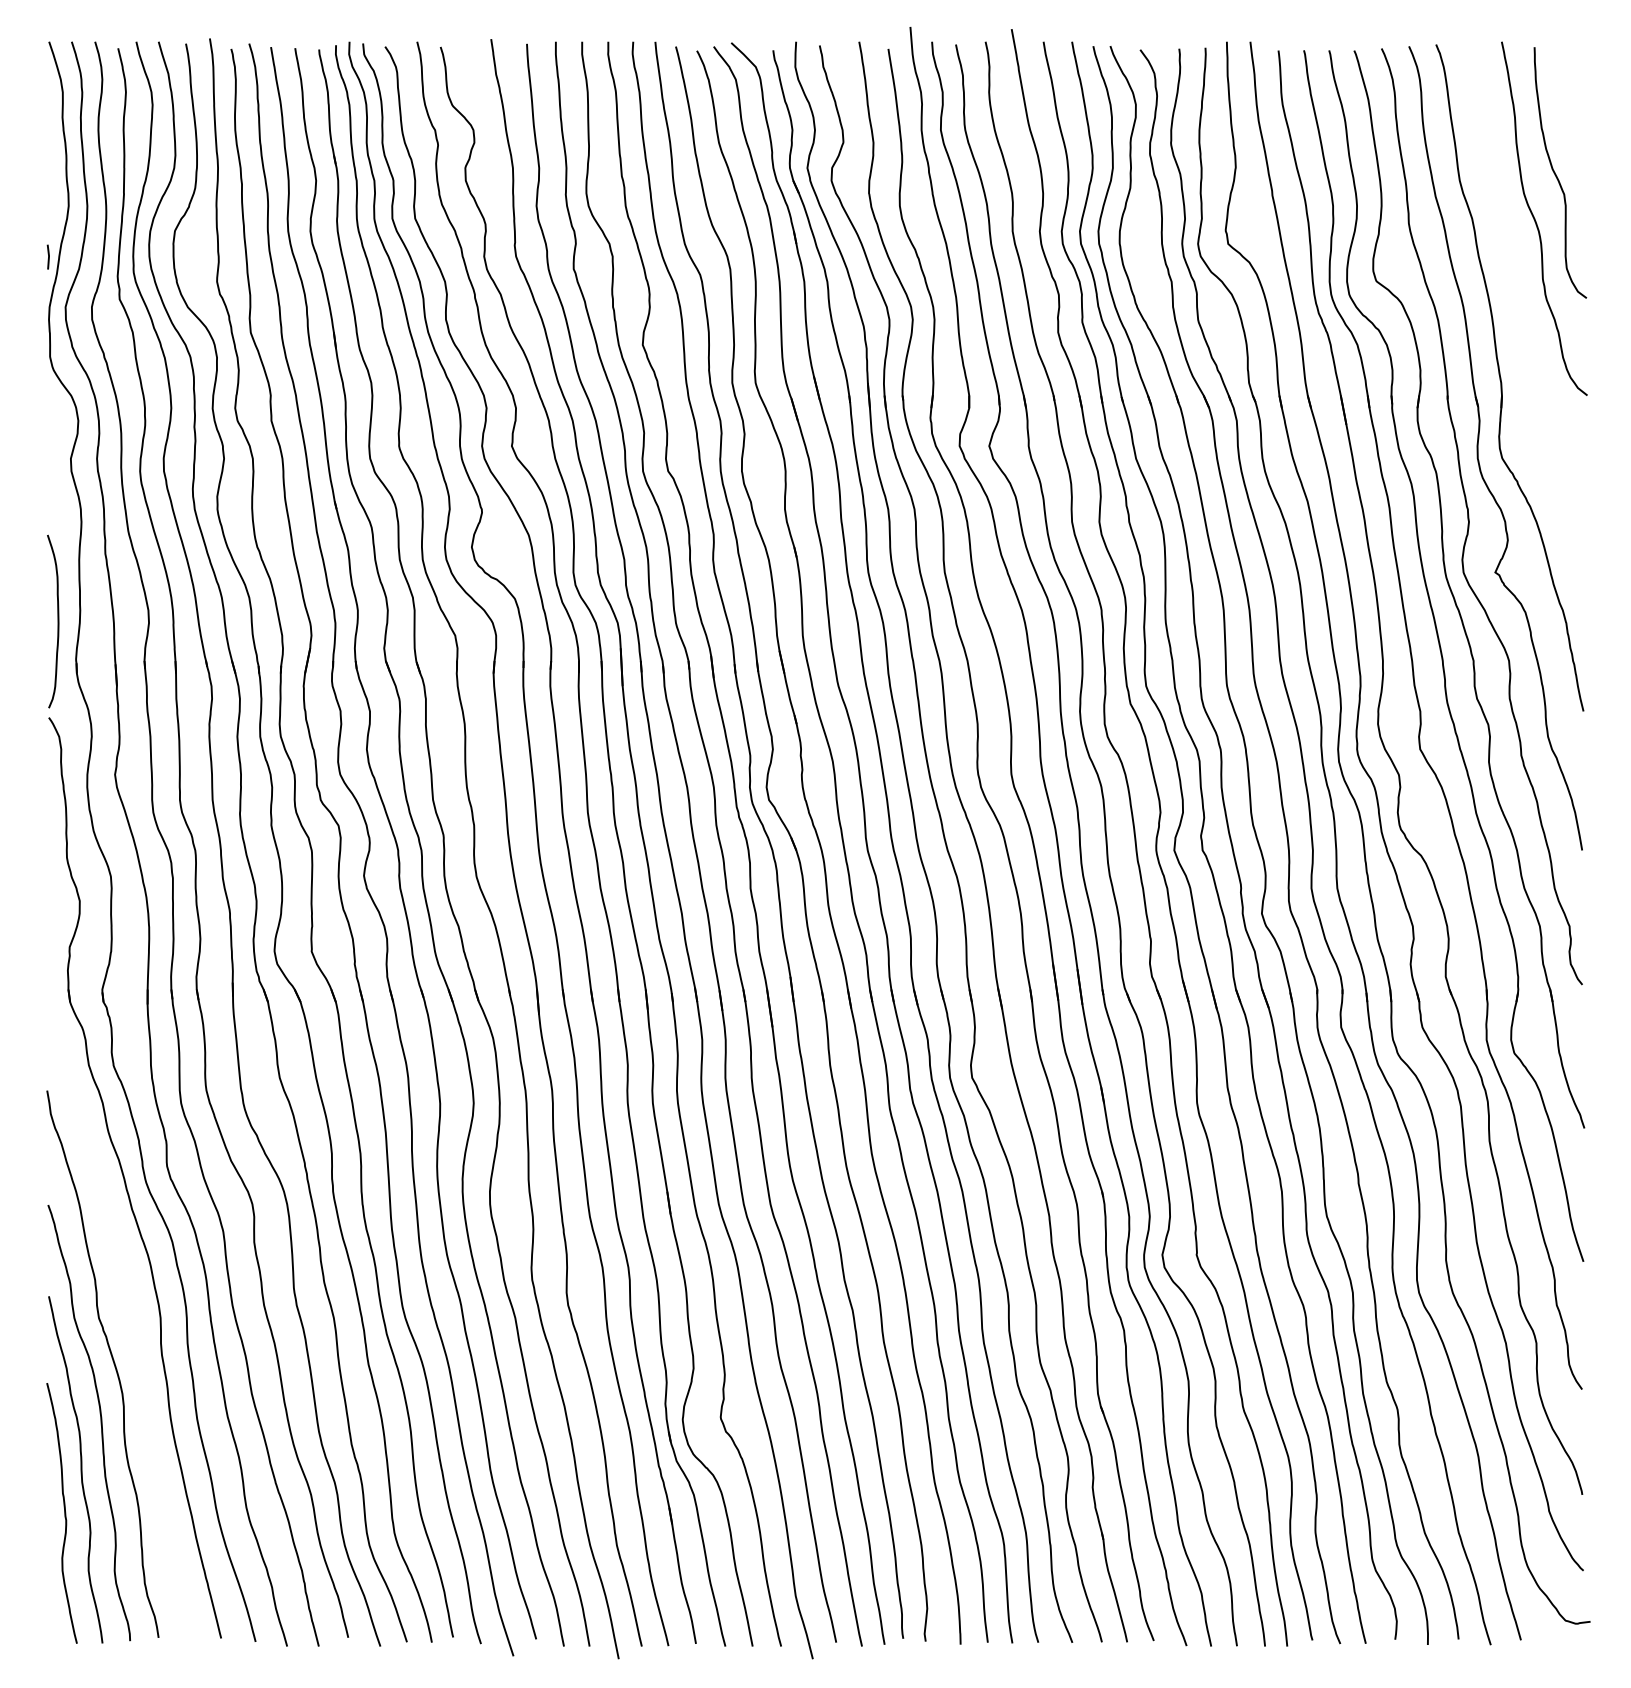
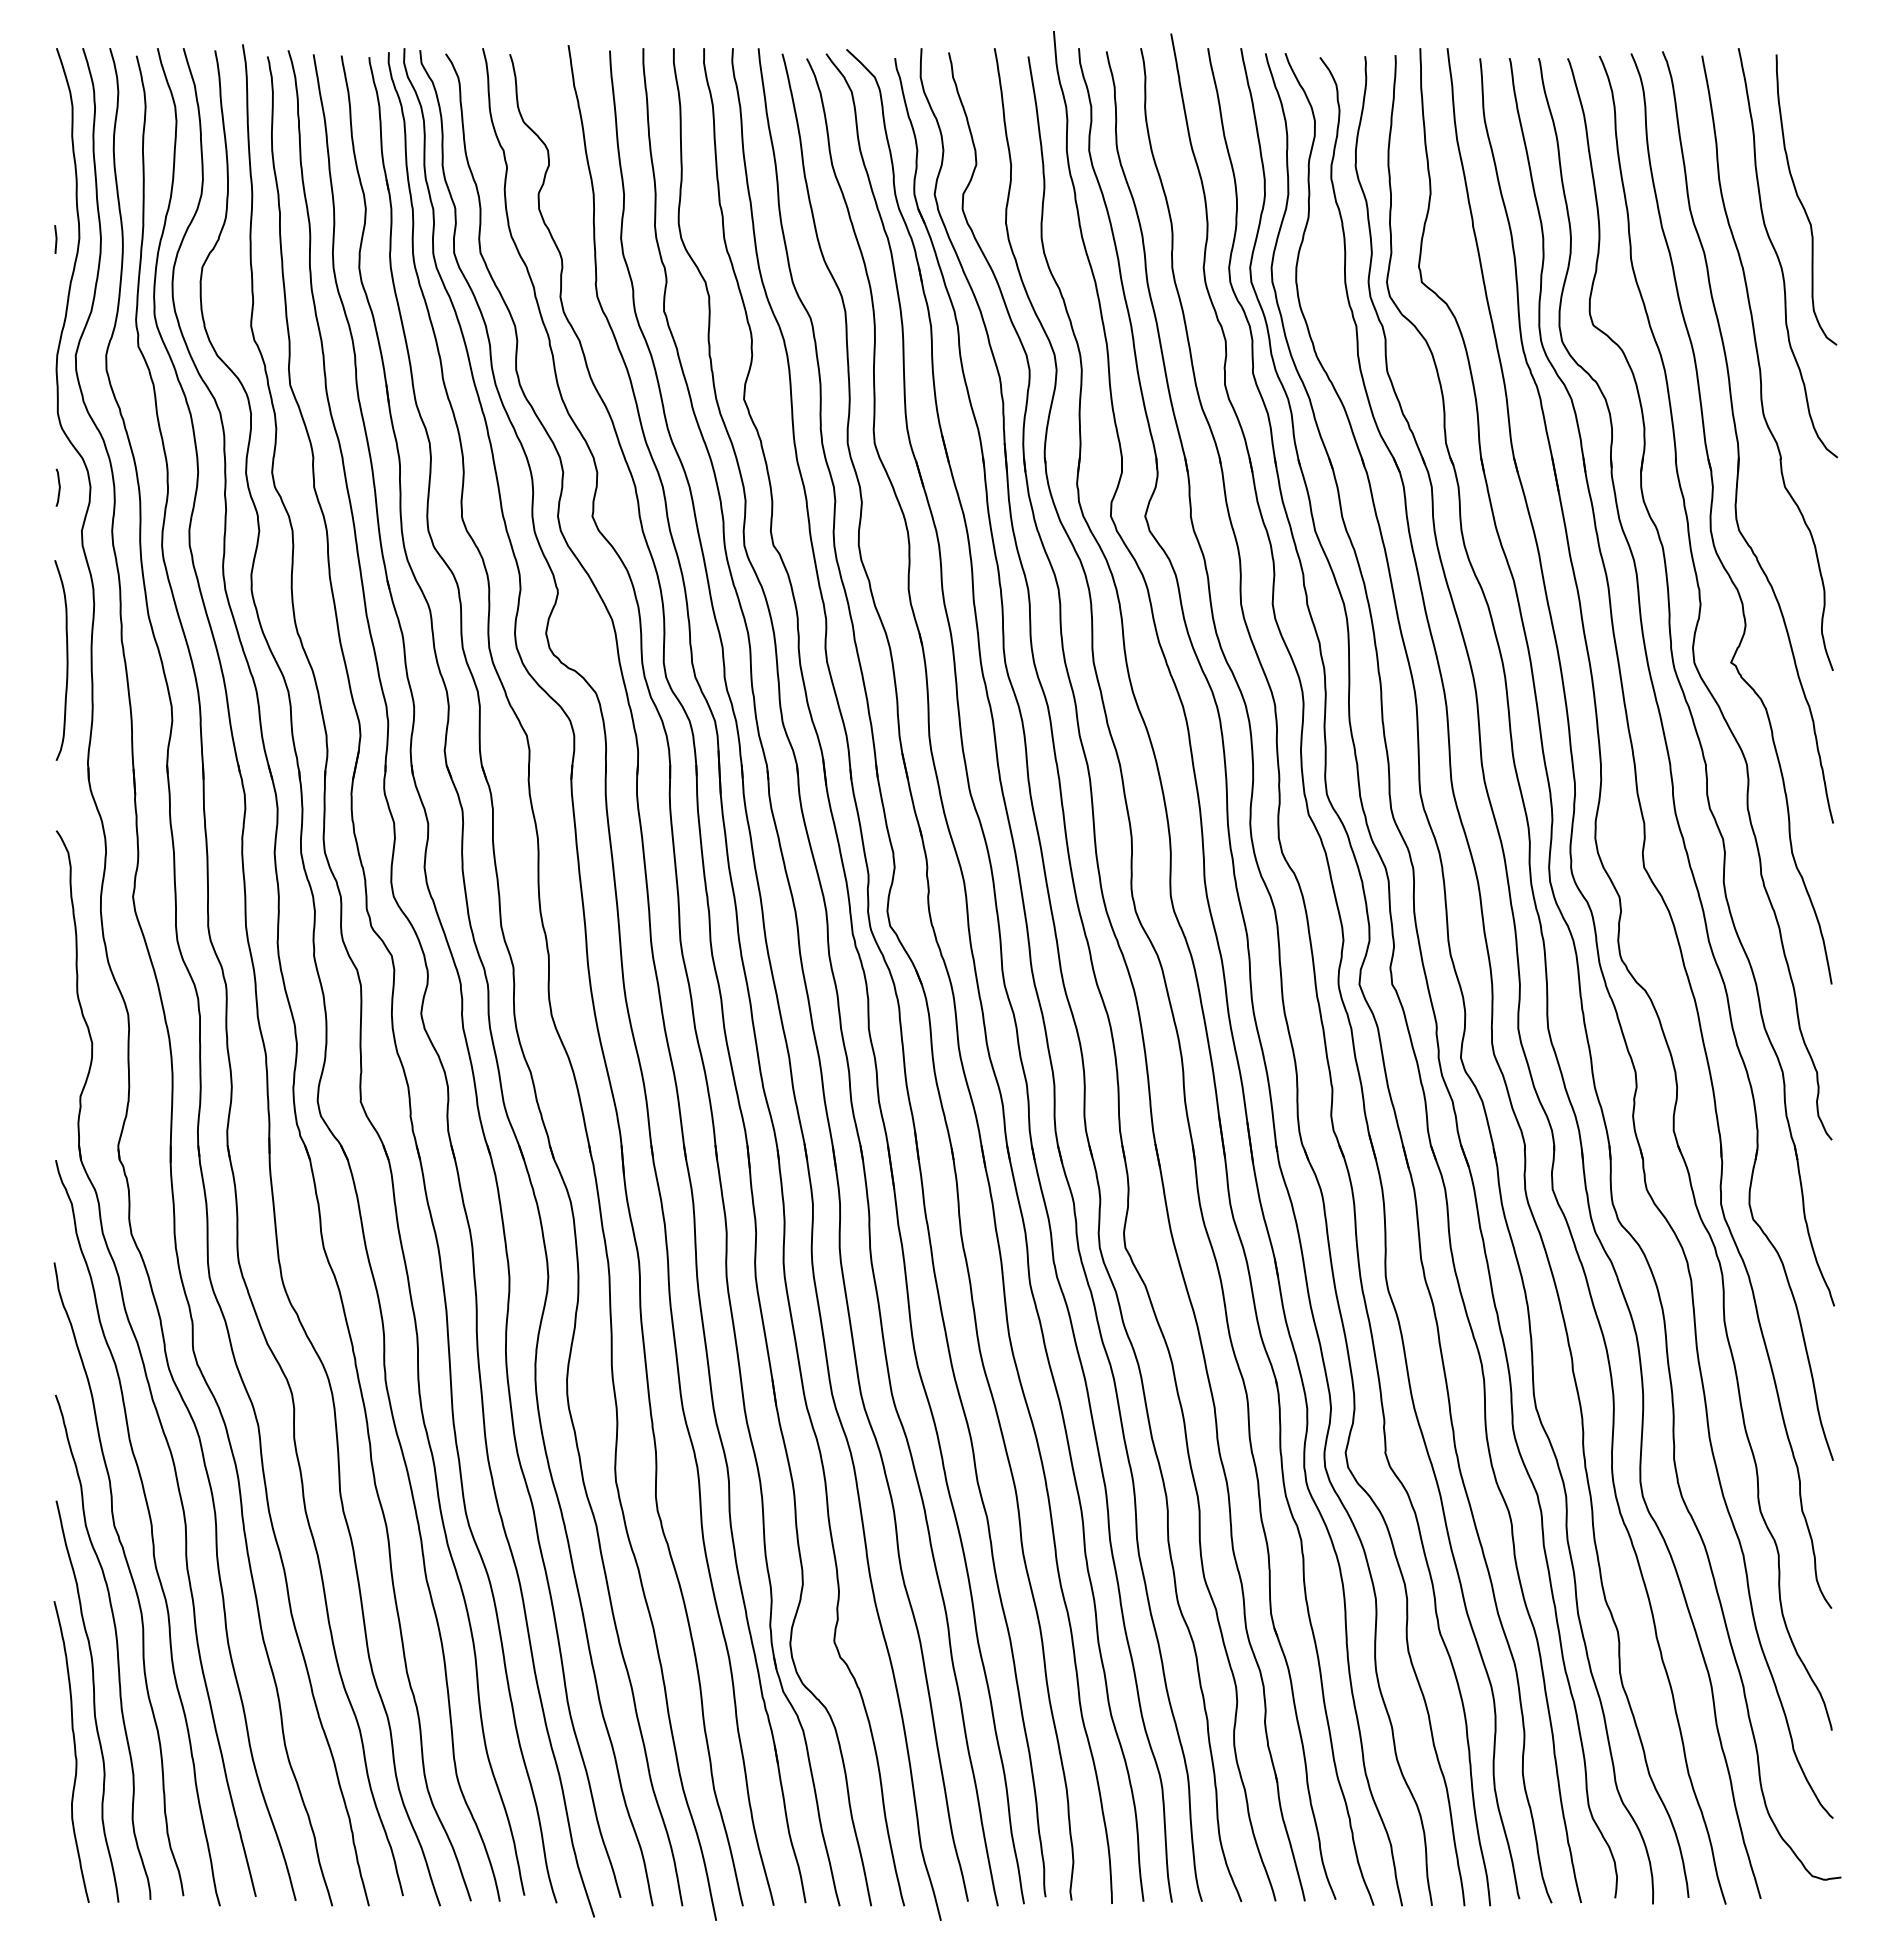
line: (48, 257) -> (55, 239), moved
part: (1520, 315) -> (1760, 365), added
curve: (50, 422) -> (58, 488), added
curve: (57, 621) -> (66, 660), moved
curve: (131, 1324) -> (151, 1533), added

